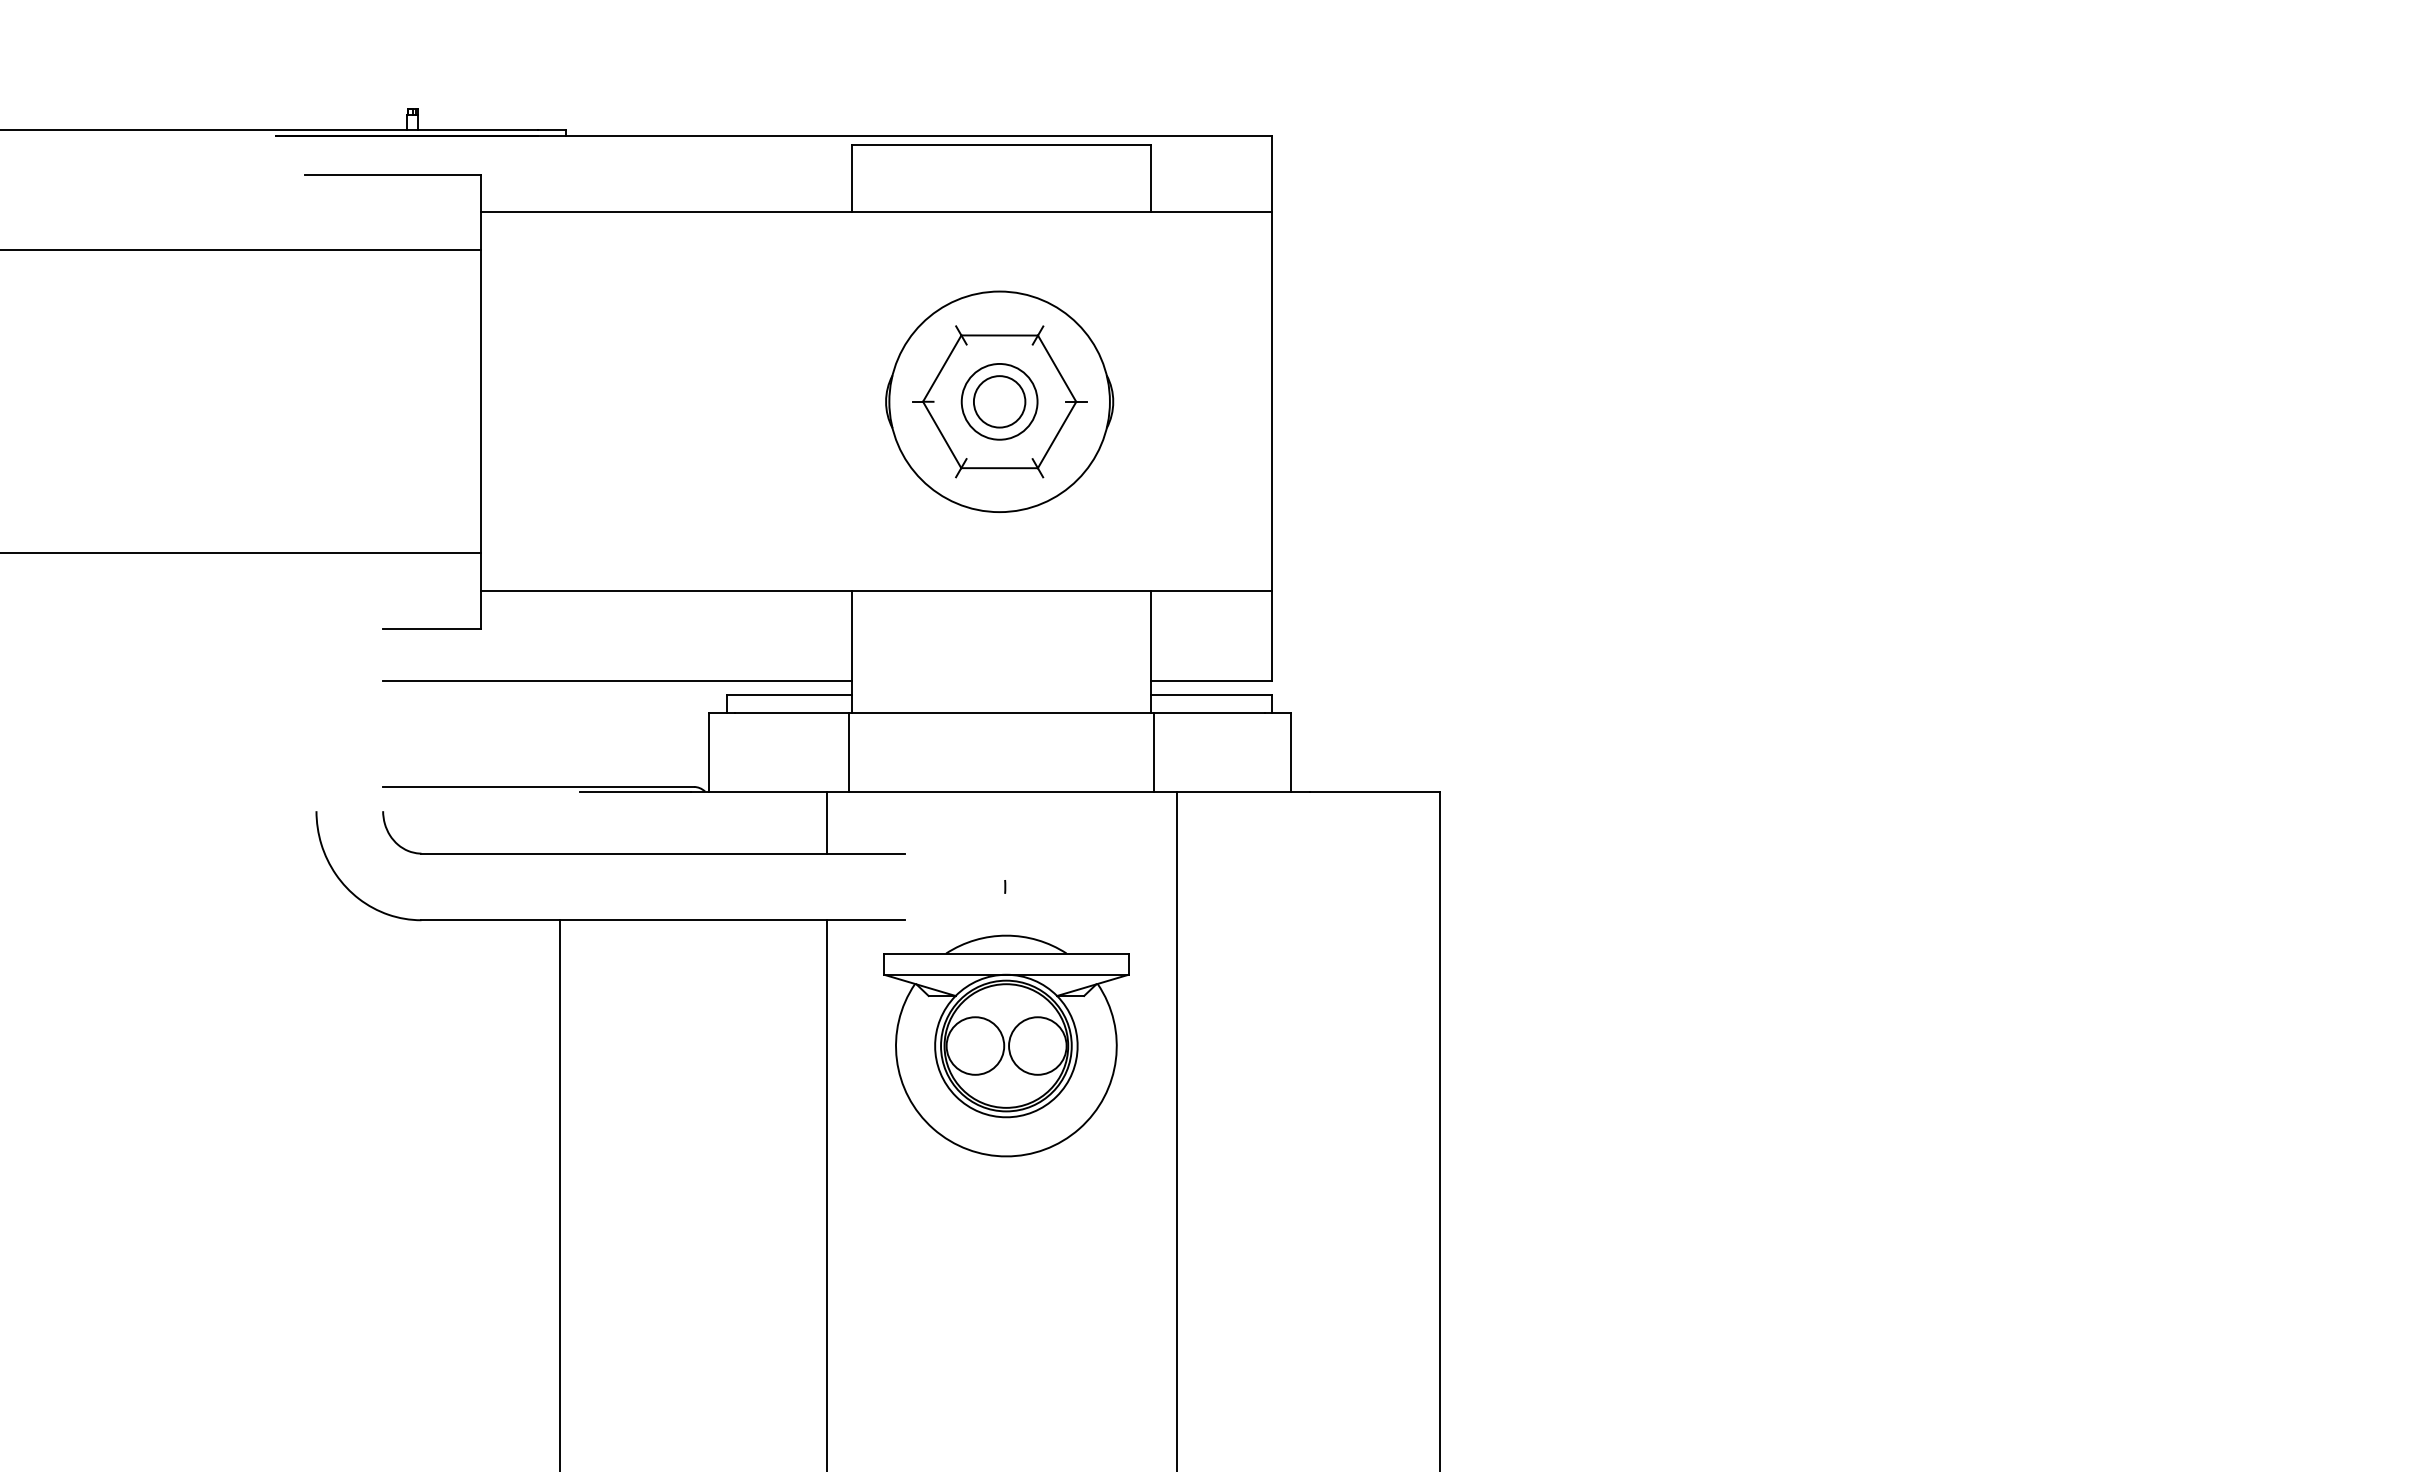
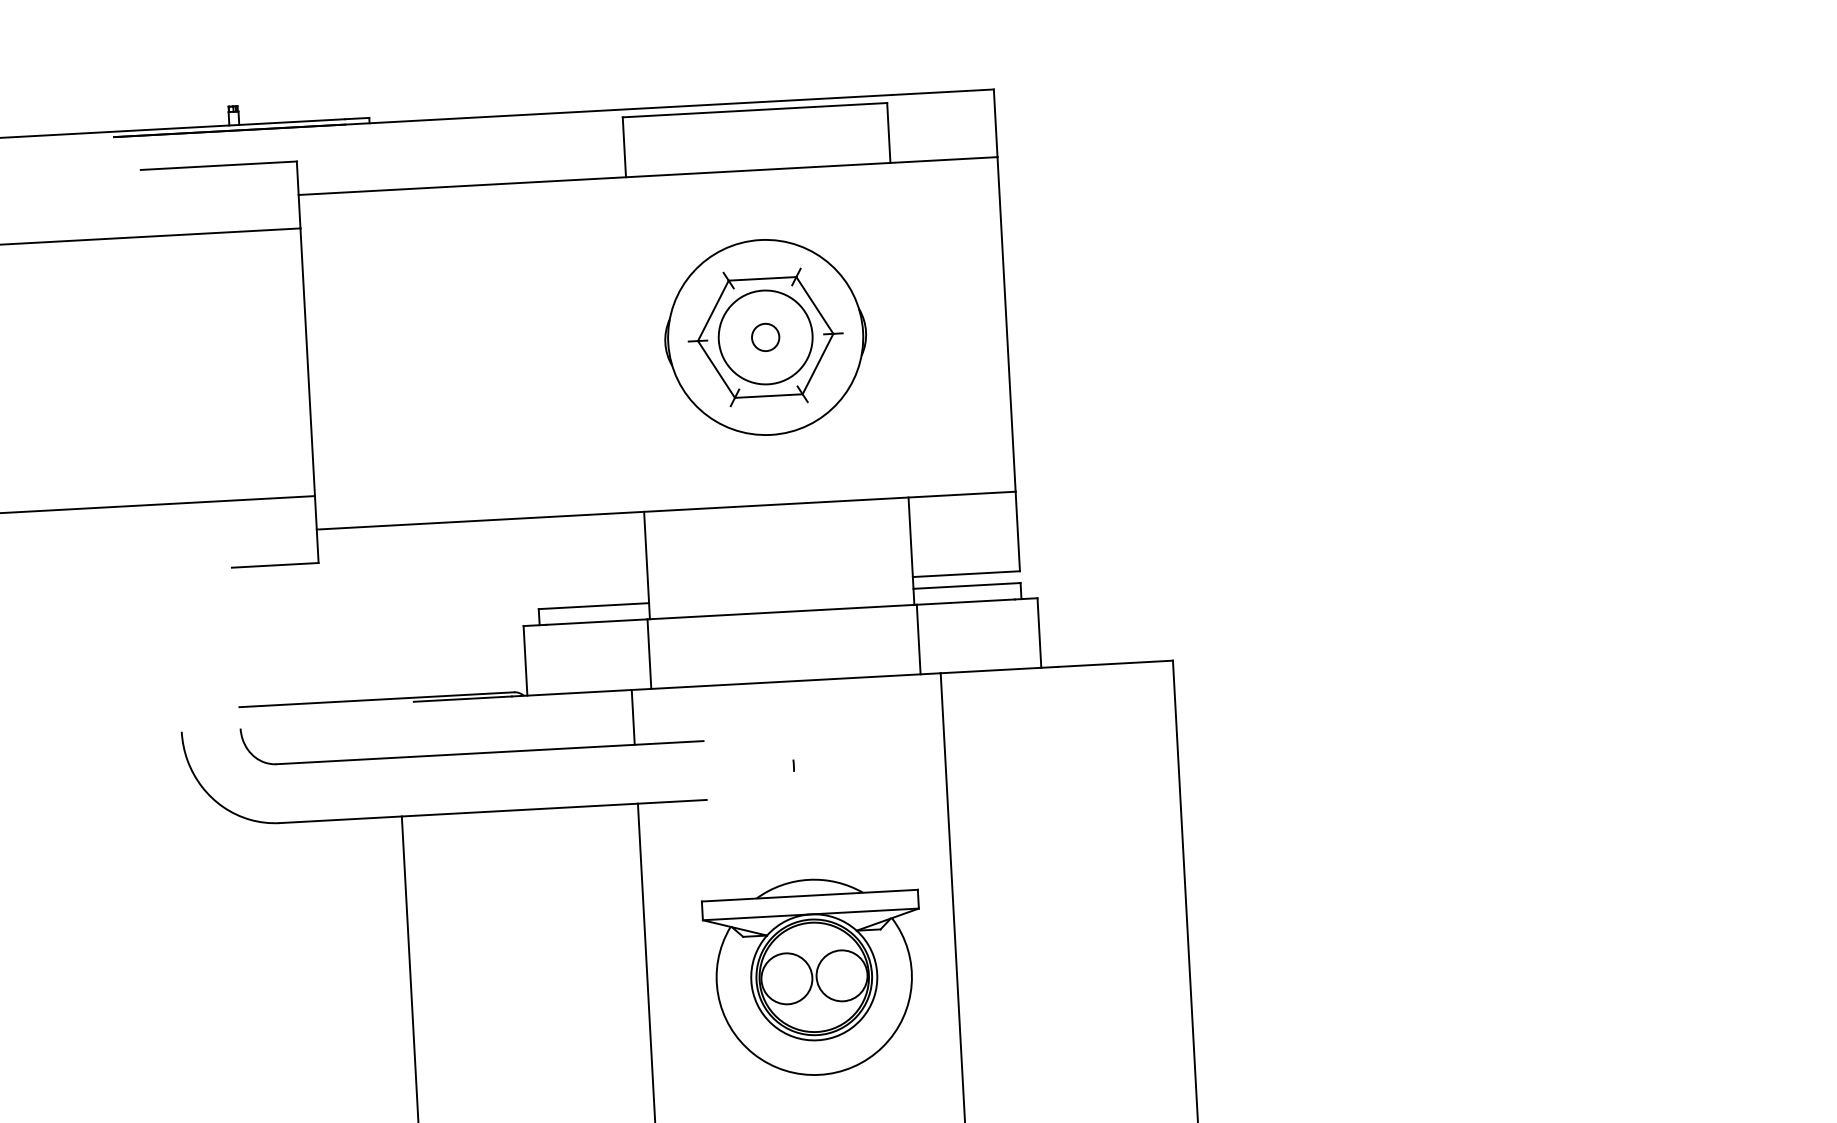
circle: (999, 401) -> (765, 337), size x0.6
circle: (999, 401) -> (765, 337), size x1.4
line: (617, 681) -> (441, 602), removed
part: (1006, 1045) -> (814, 976), moved

